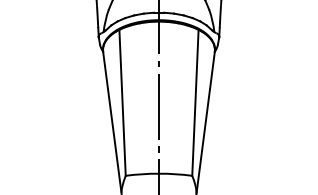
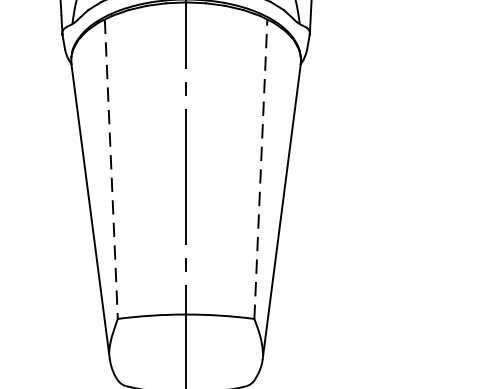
line: (122, 102) -> (111, 168), solid -> dashed
line: (195, 102) -> (261, 168), solid -> dashed

